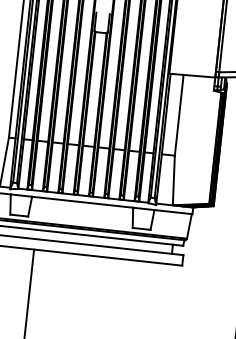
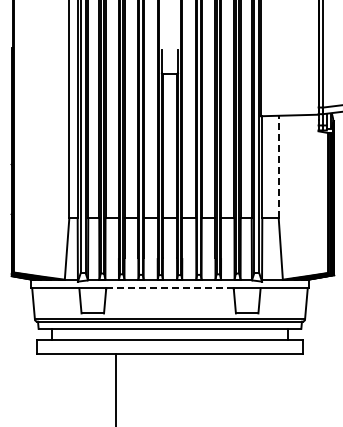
line: (179, 115) -> (278, 166), solid -> dashed
line: (82, 202) -> (169, 288), solid -> dashed

